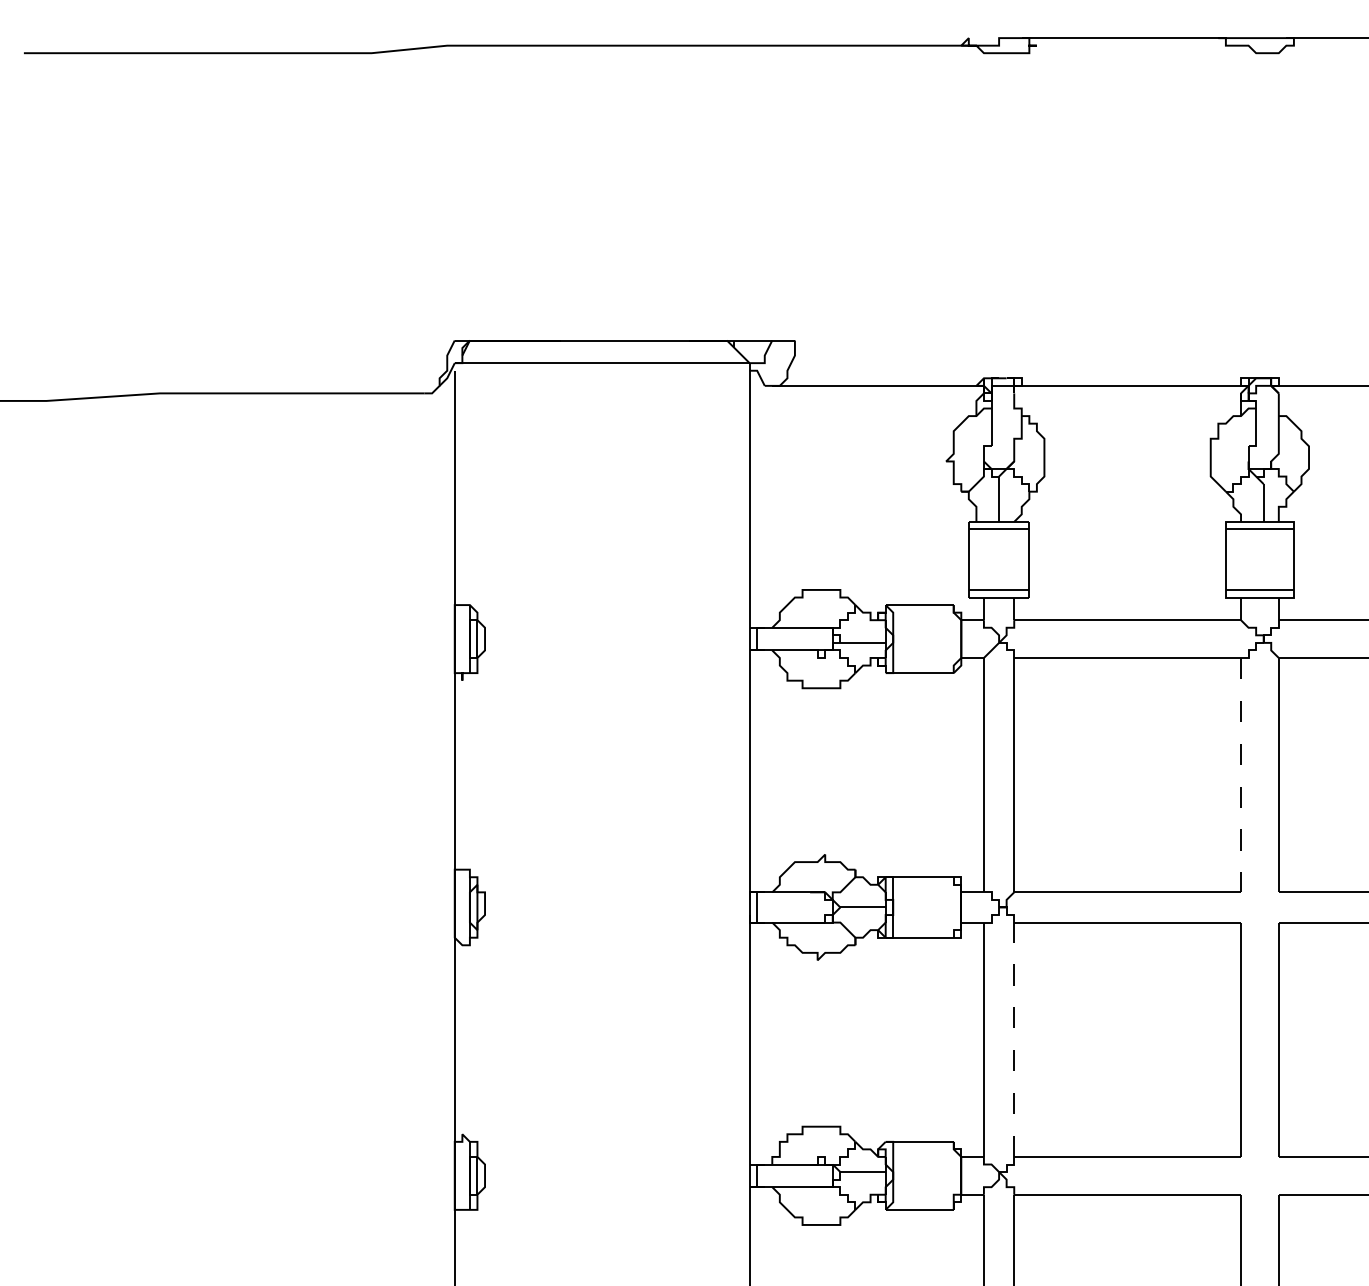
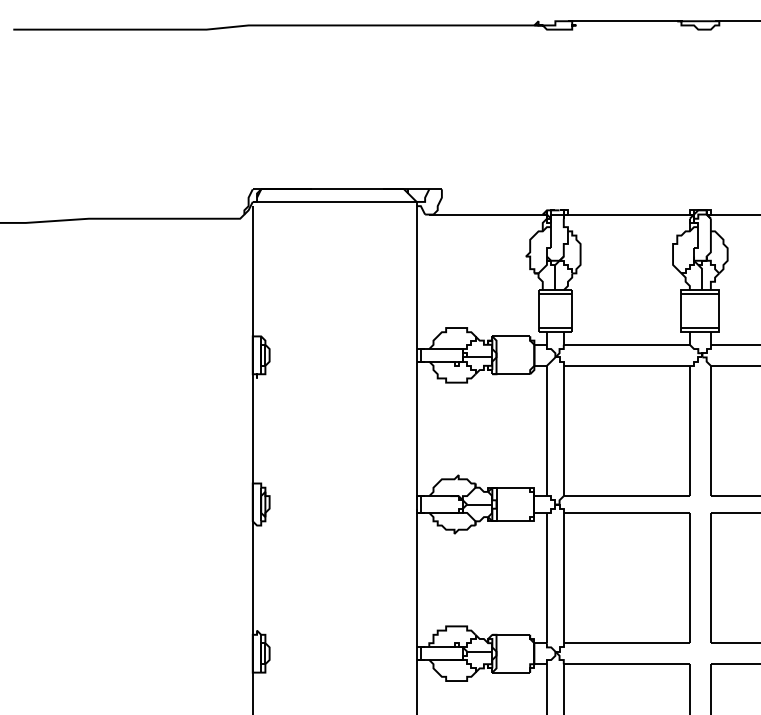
line: (1240, 776) -> (689, 431), dashed -> solid
line: (1013, 1038) -> (563, 577), dashed -> solid

